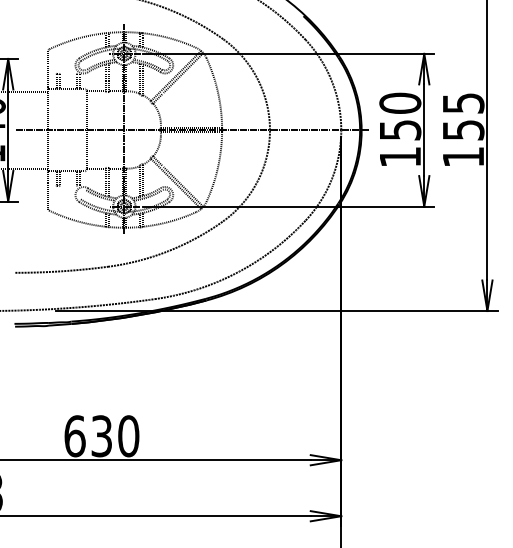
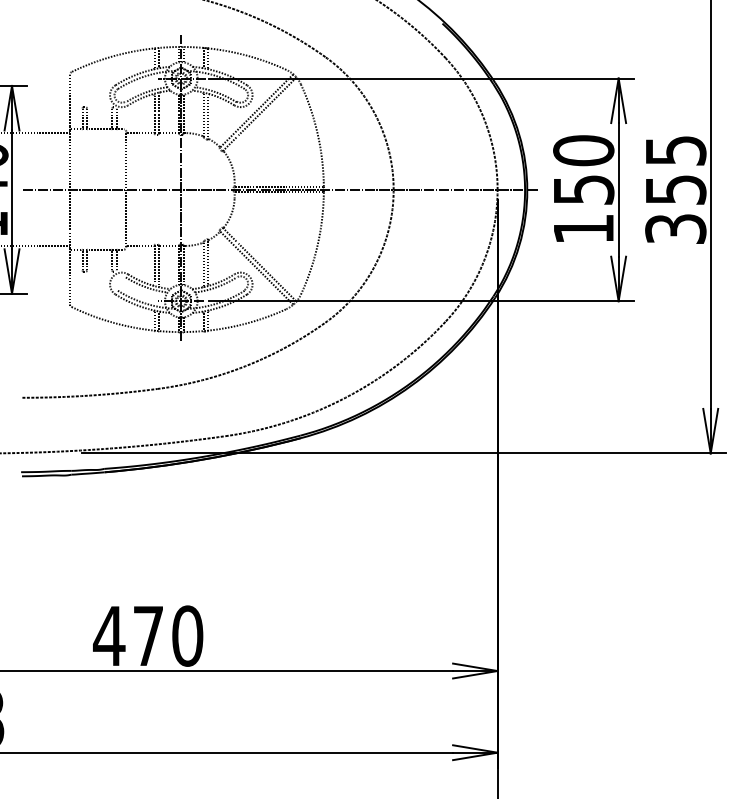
text: (463, 157) -> (675, 229), 155 -> 355
text: (87, 436) -> (127, 636), 630 -> 470

